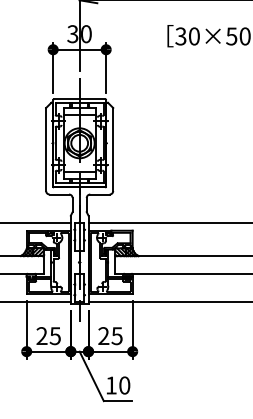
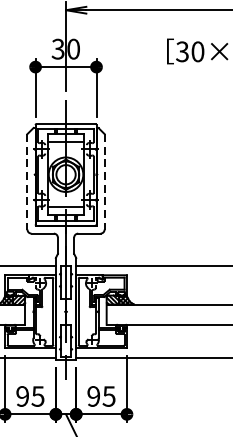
line: (46, 150) -> (27, 182), solid -> dashed
line: (113, 150) -> (104, 182), solid -> dashed
text: (41, 336) -> (22, 396), 25 -> 95
text: (103, 336) -> (93, 396), 25 -> 95

